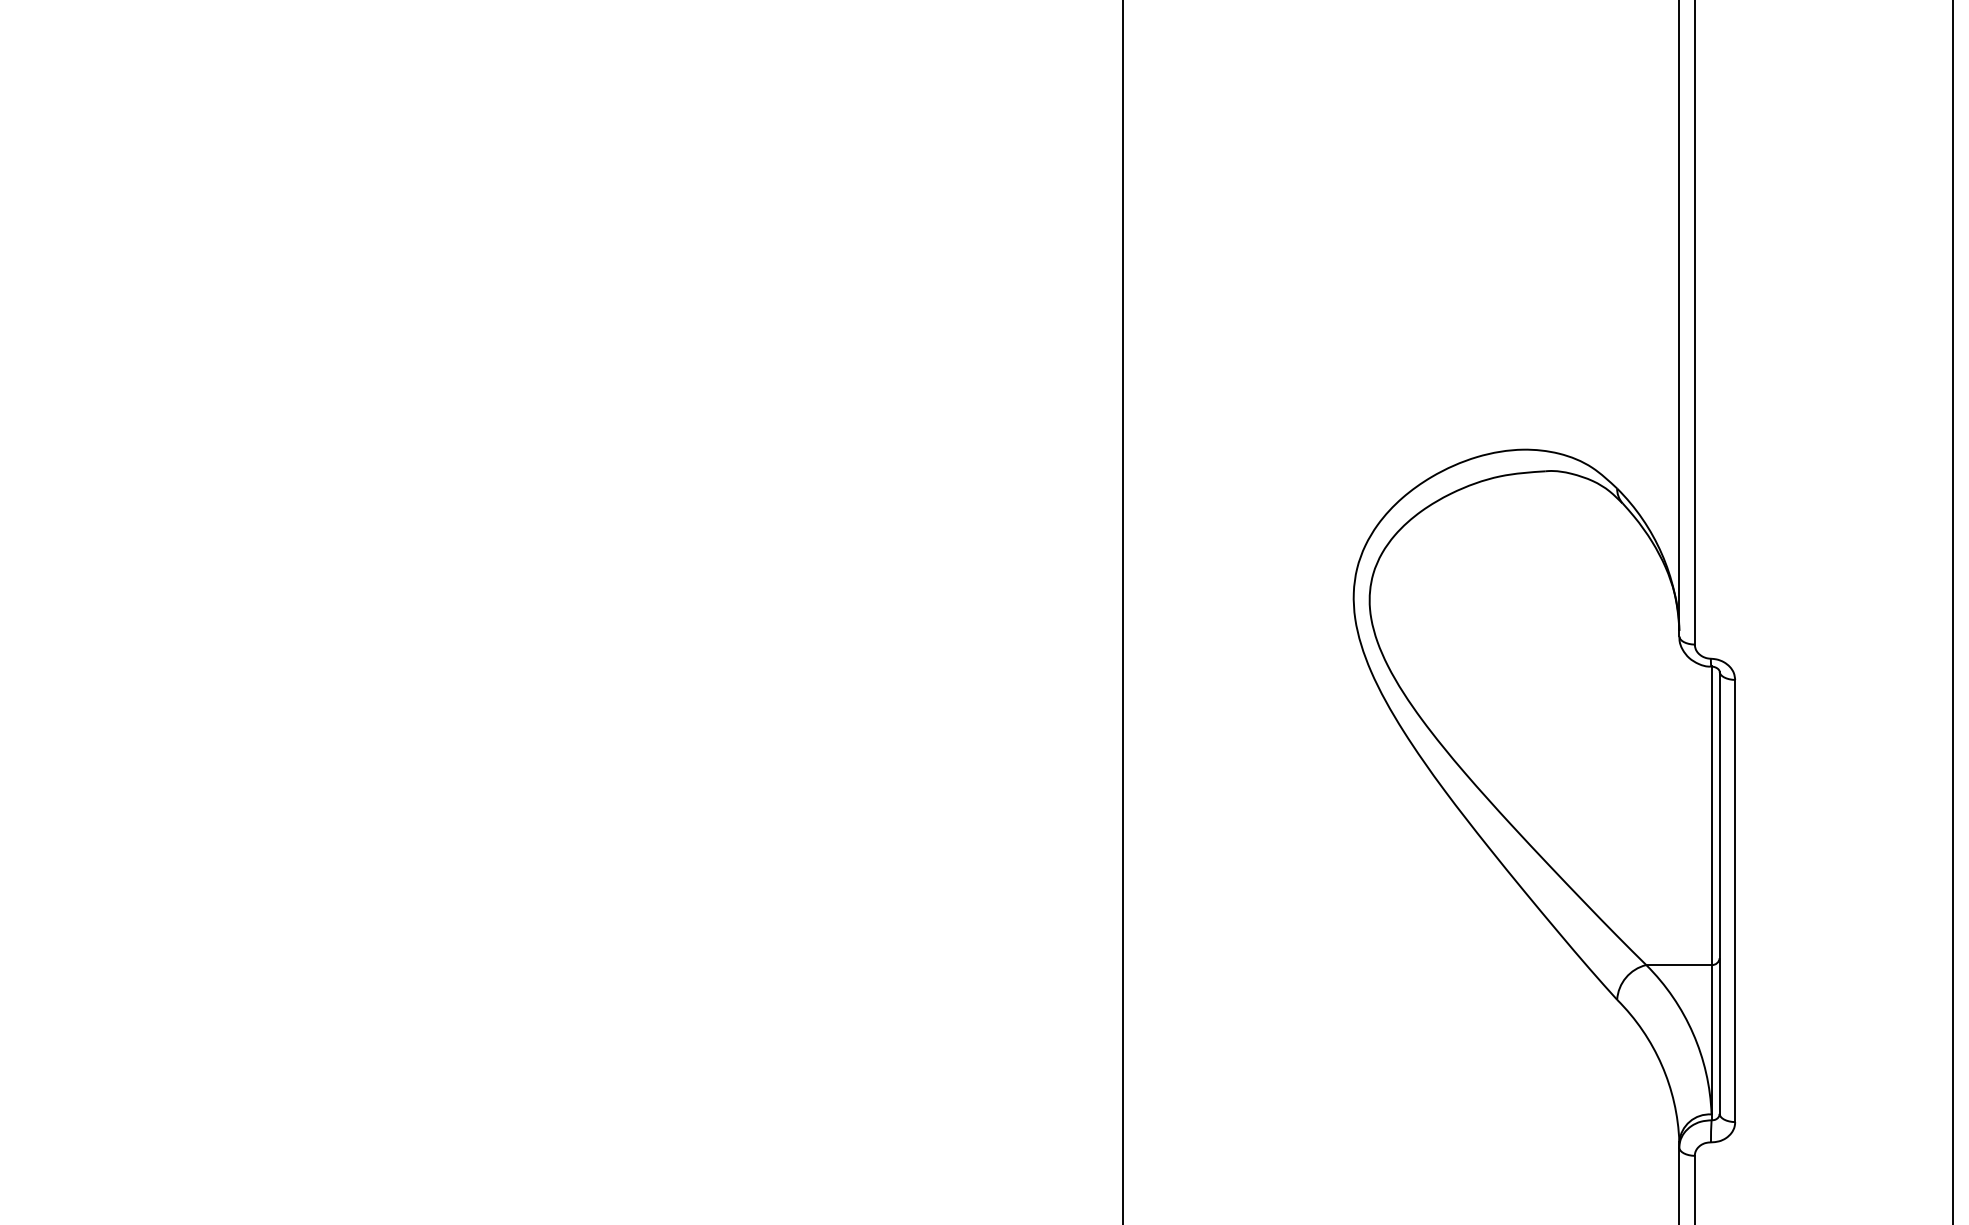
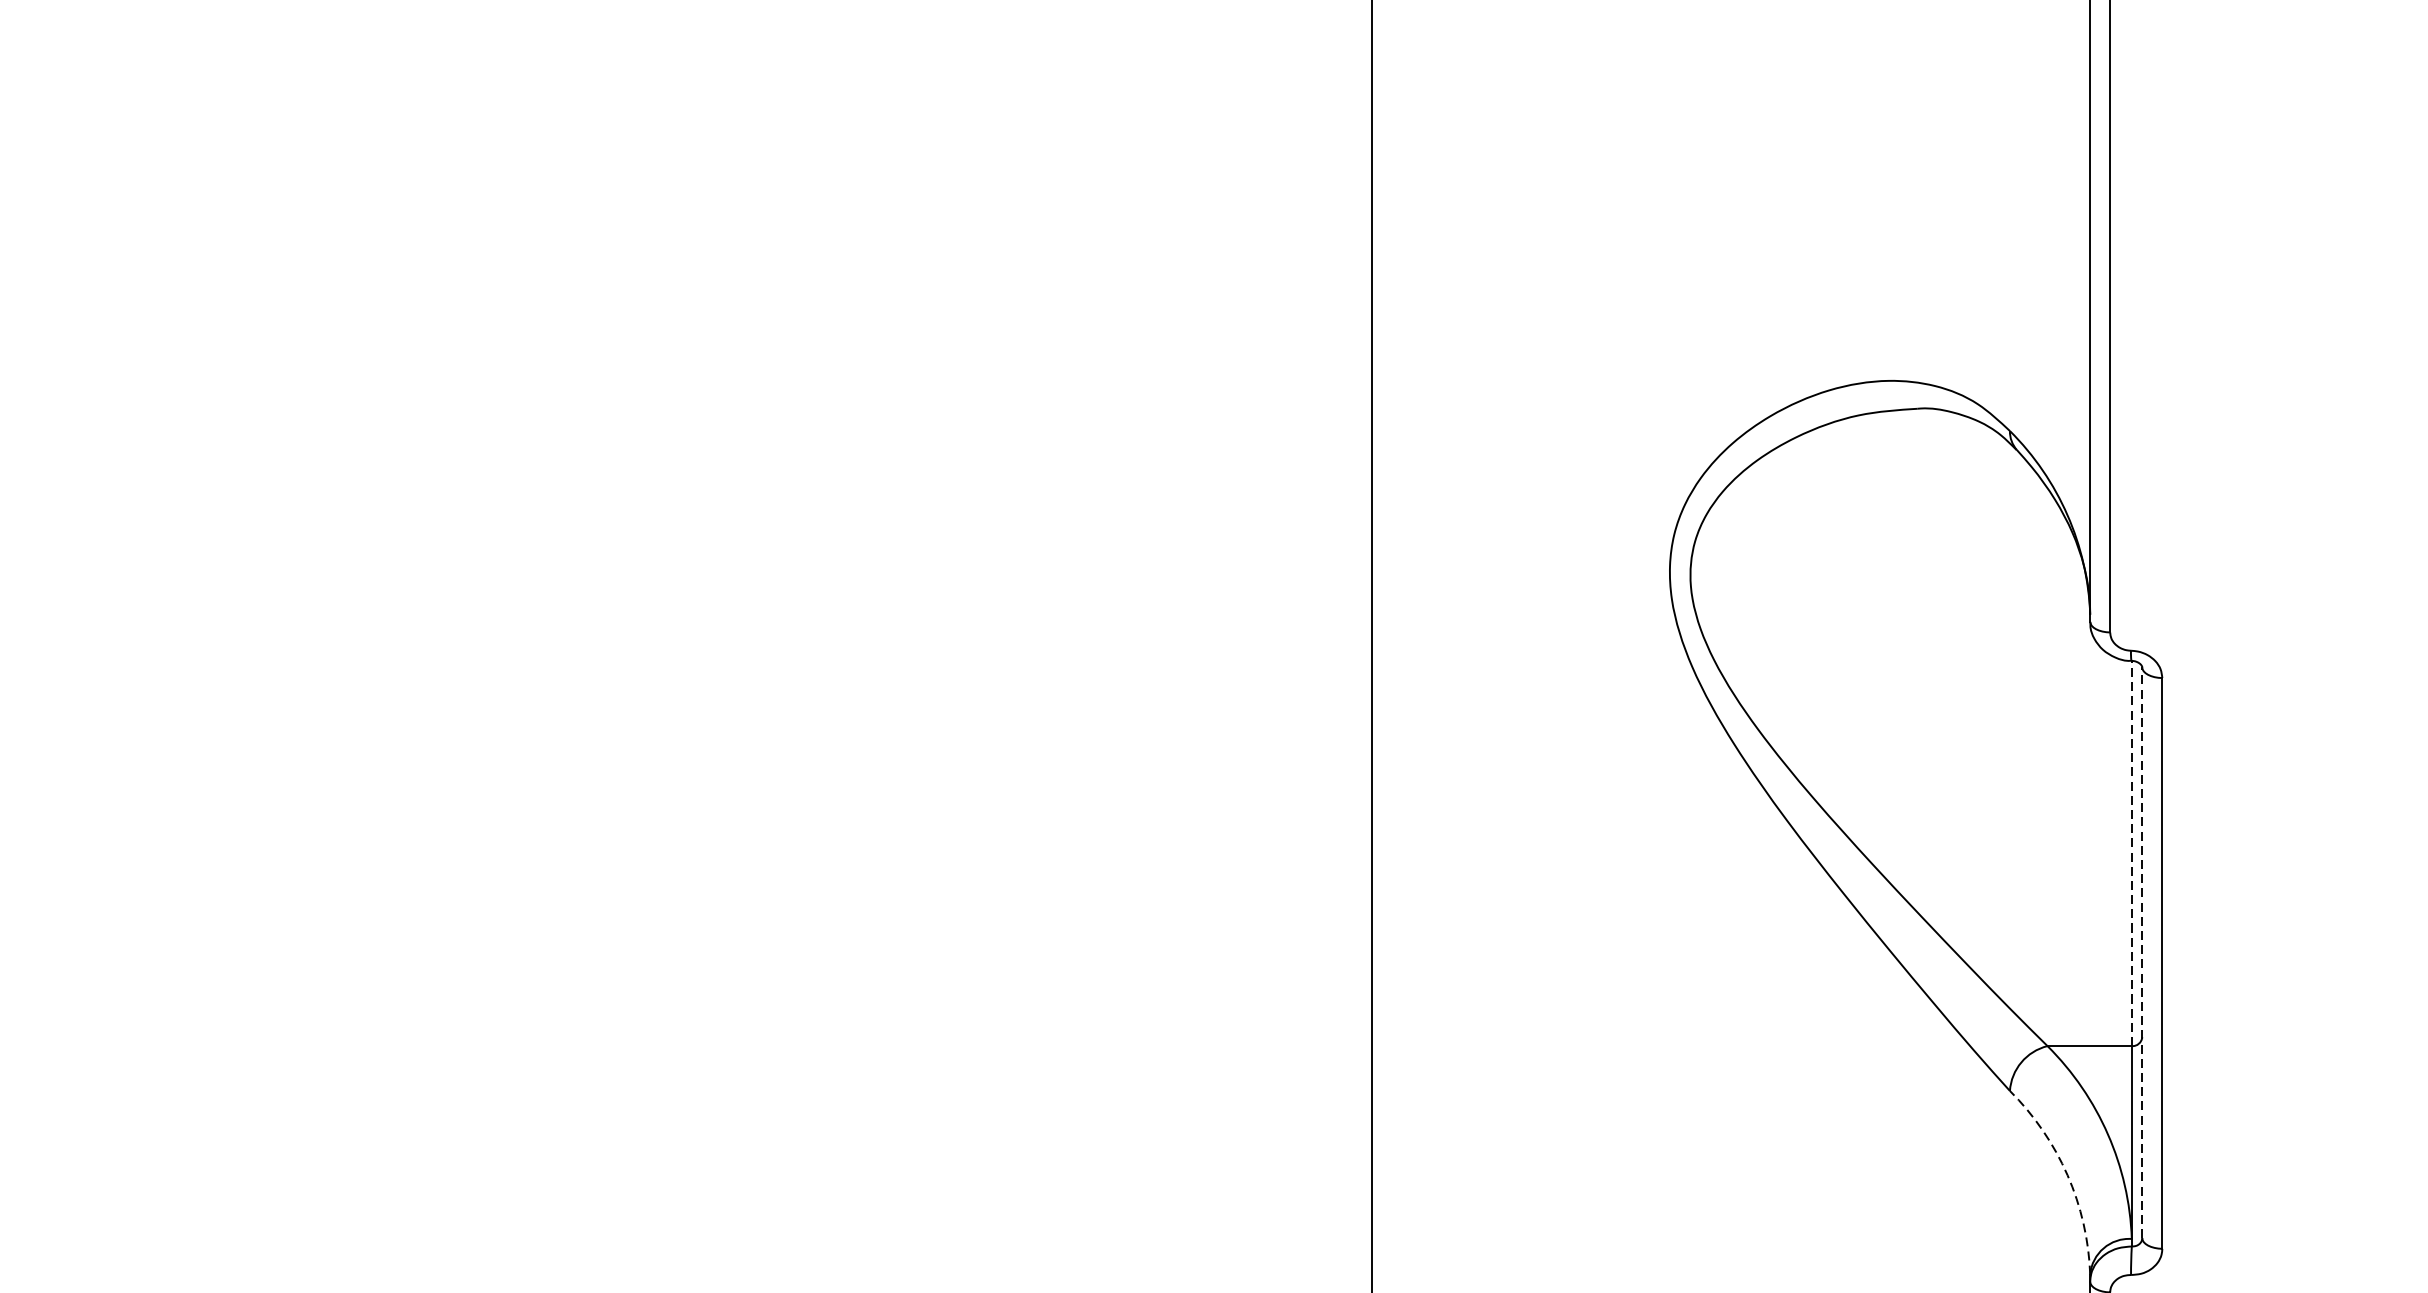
line: (1711, 815) -> (2131, 853), solid -> dashed
line: (1719, 892) -> (2142, 952), solid -> dashed
arc: (1661, 1065) -> (2067, 1175), solid -> dashed

